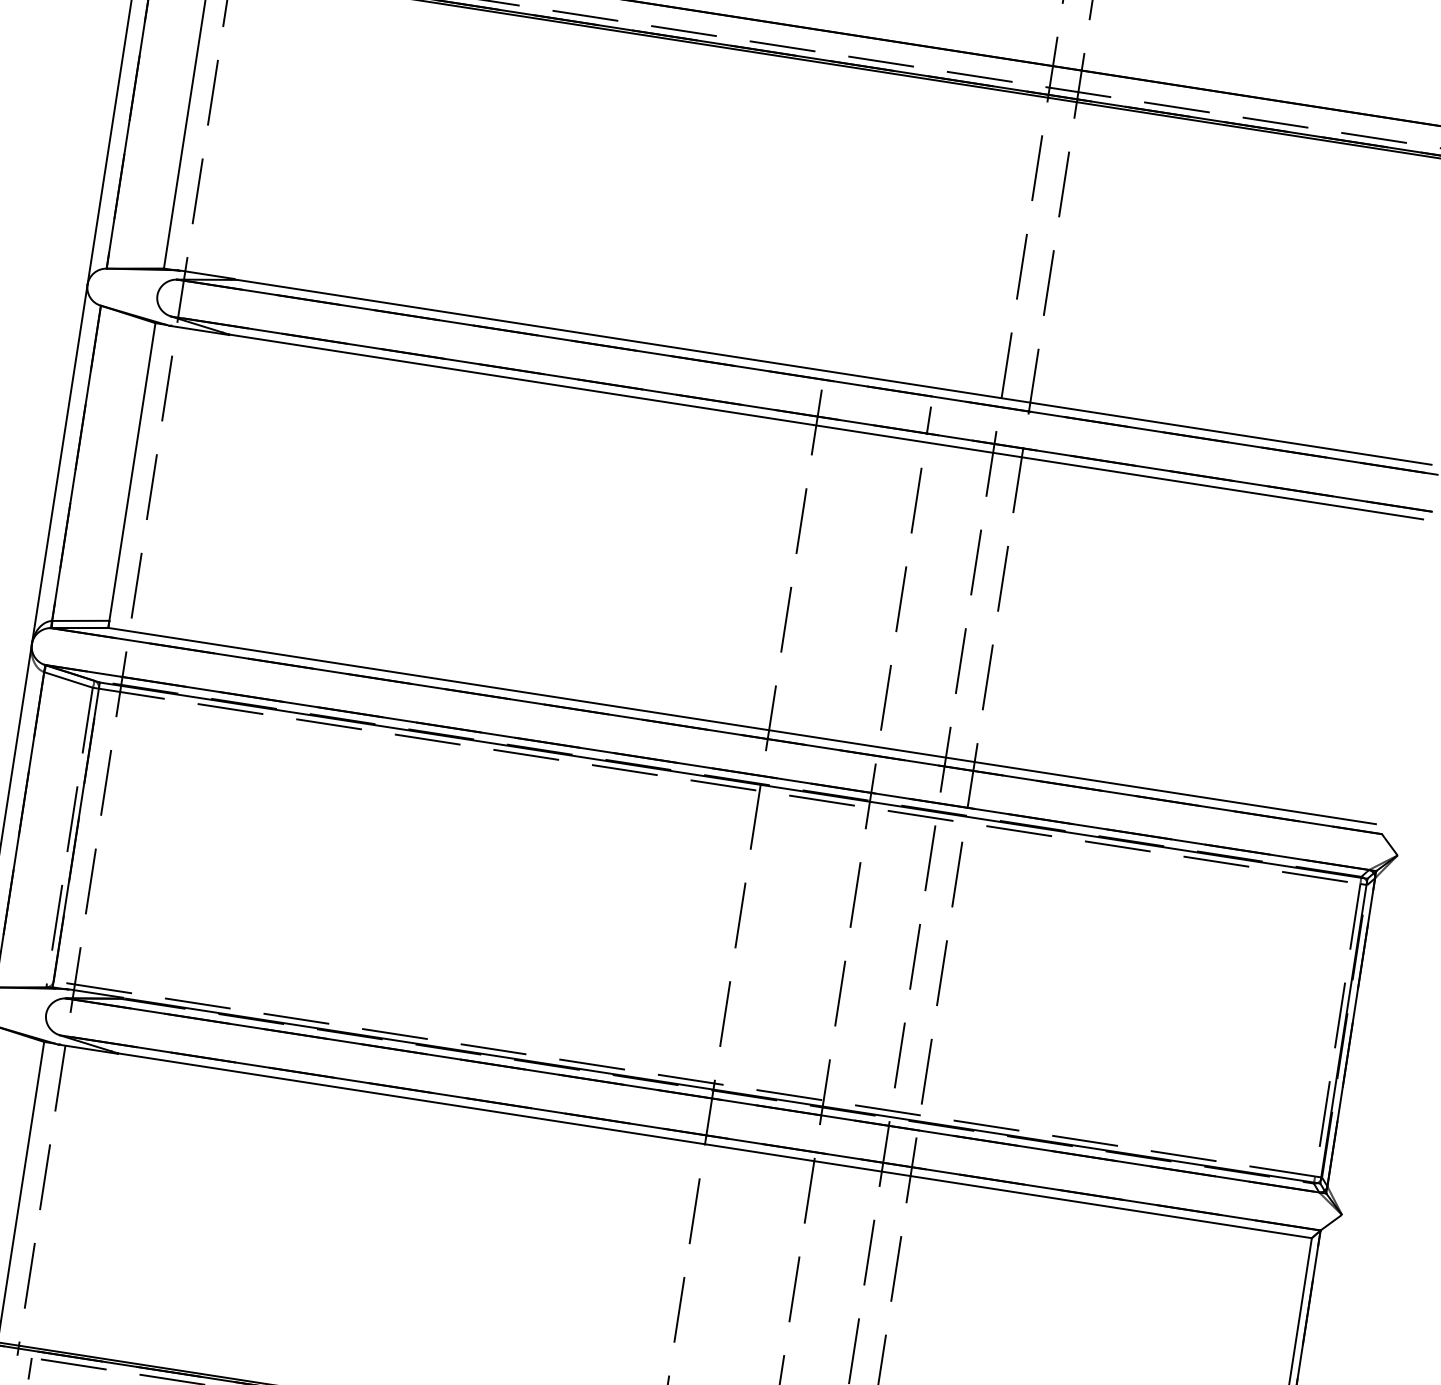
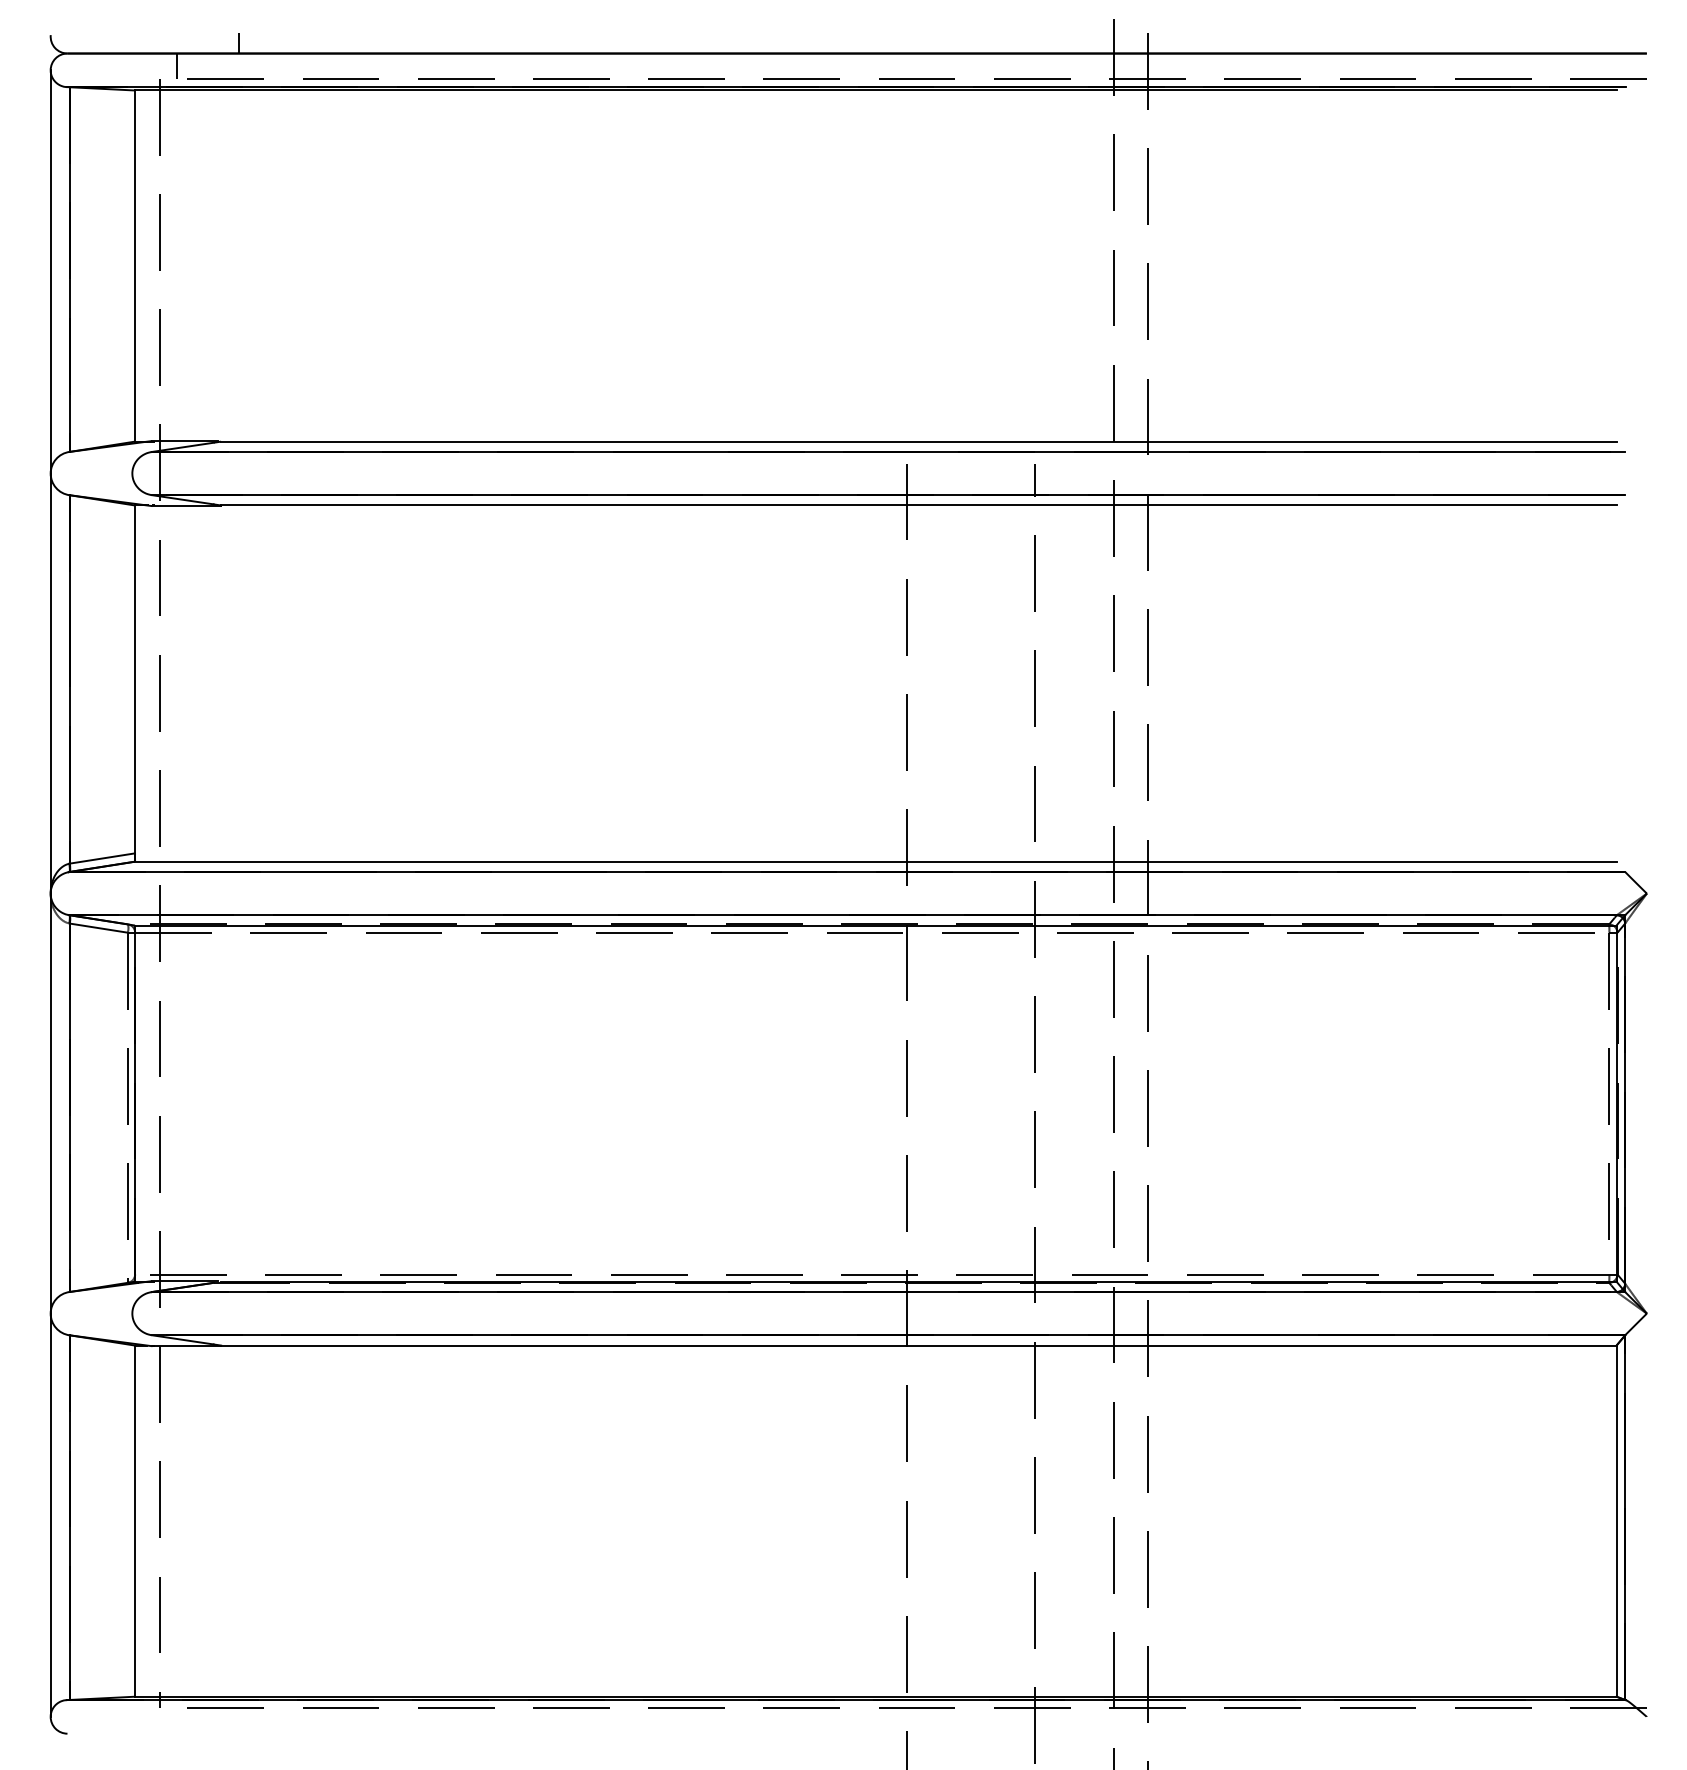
line: (30, 1368) -> (176, 1720), removed

